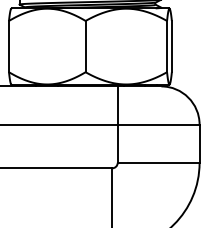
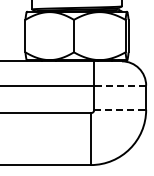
line: (159, 124) -> (120, 85), solid -> dashed
line: (159, 162) -> (120, 109), solid -> dashed

